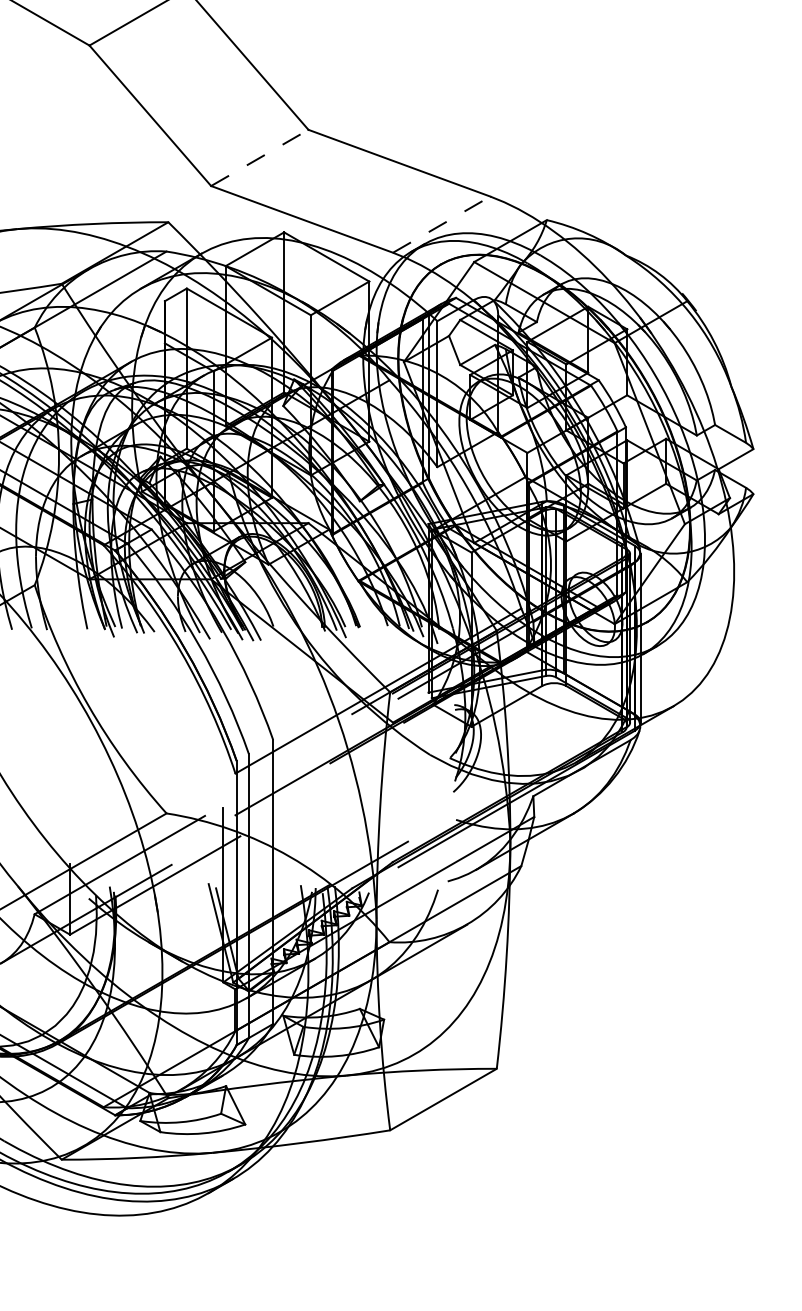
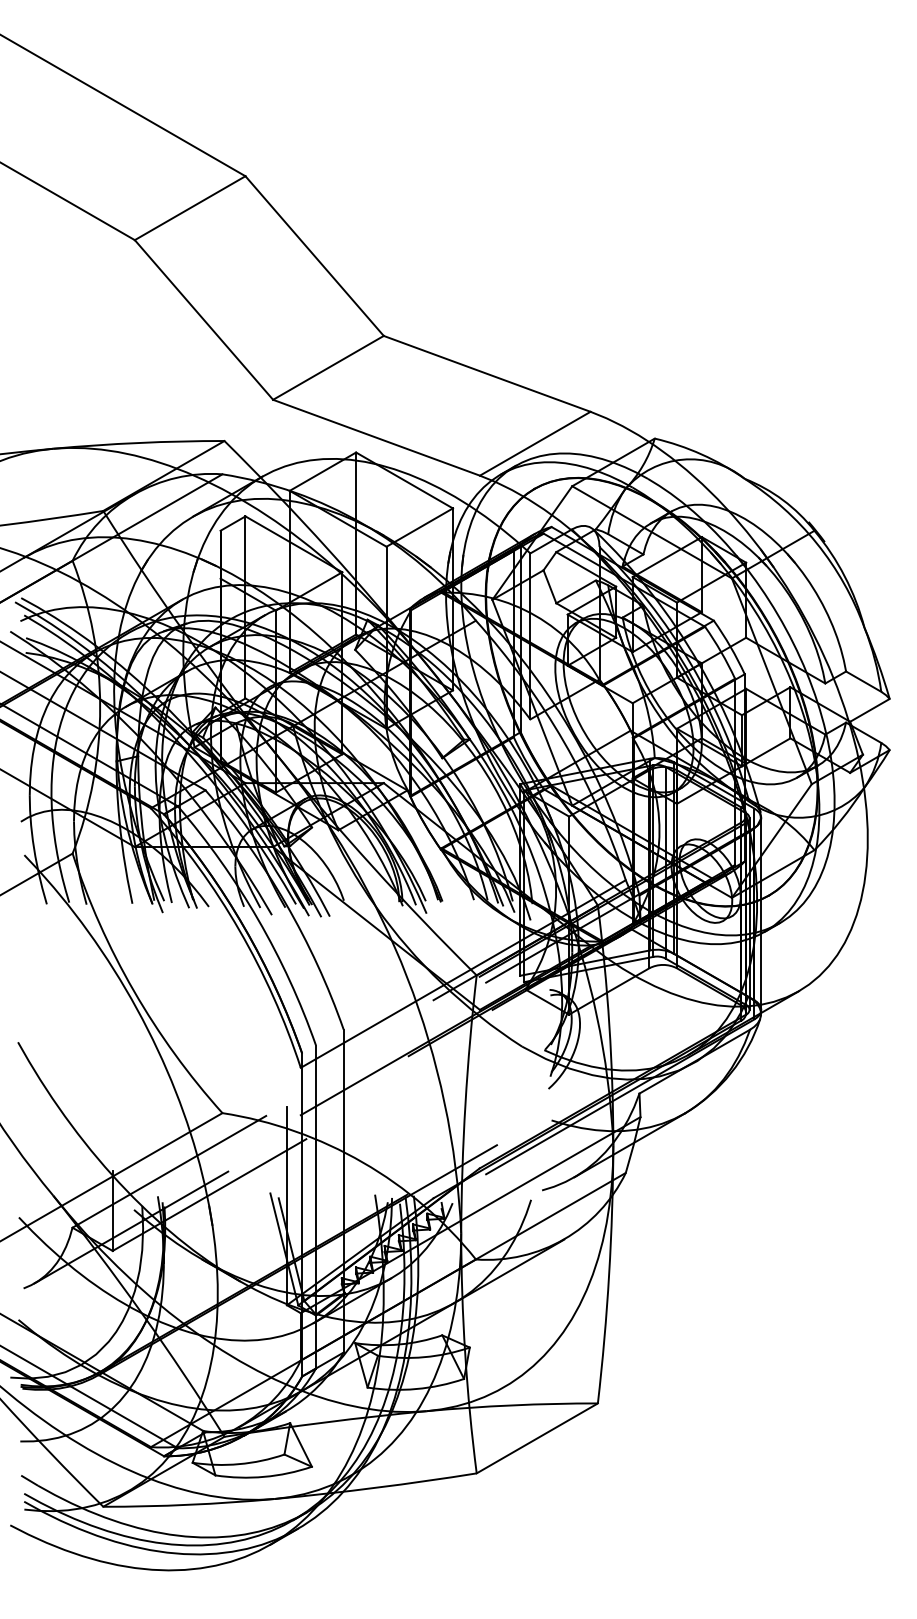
line: (259, 157) -> (328, 367), dashed -> solid
line: (441, 224) -> (535, 443), dashed -> solid

